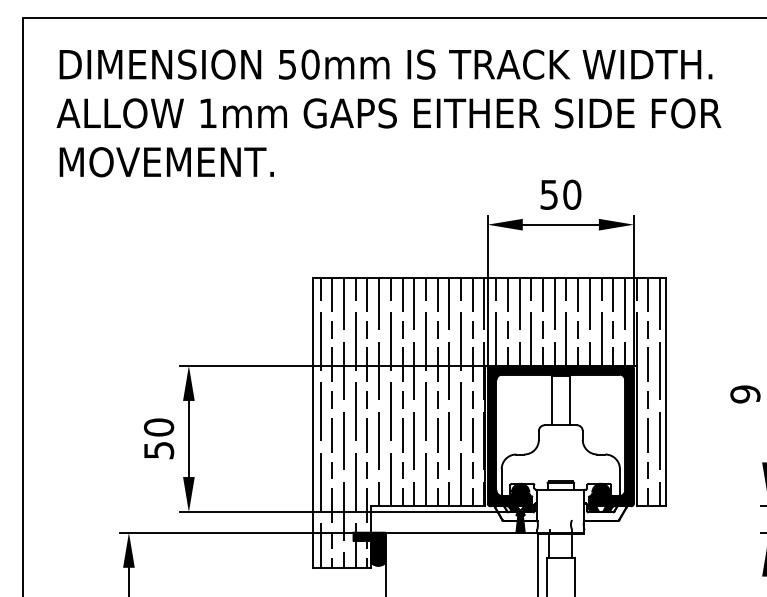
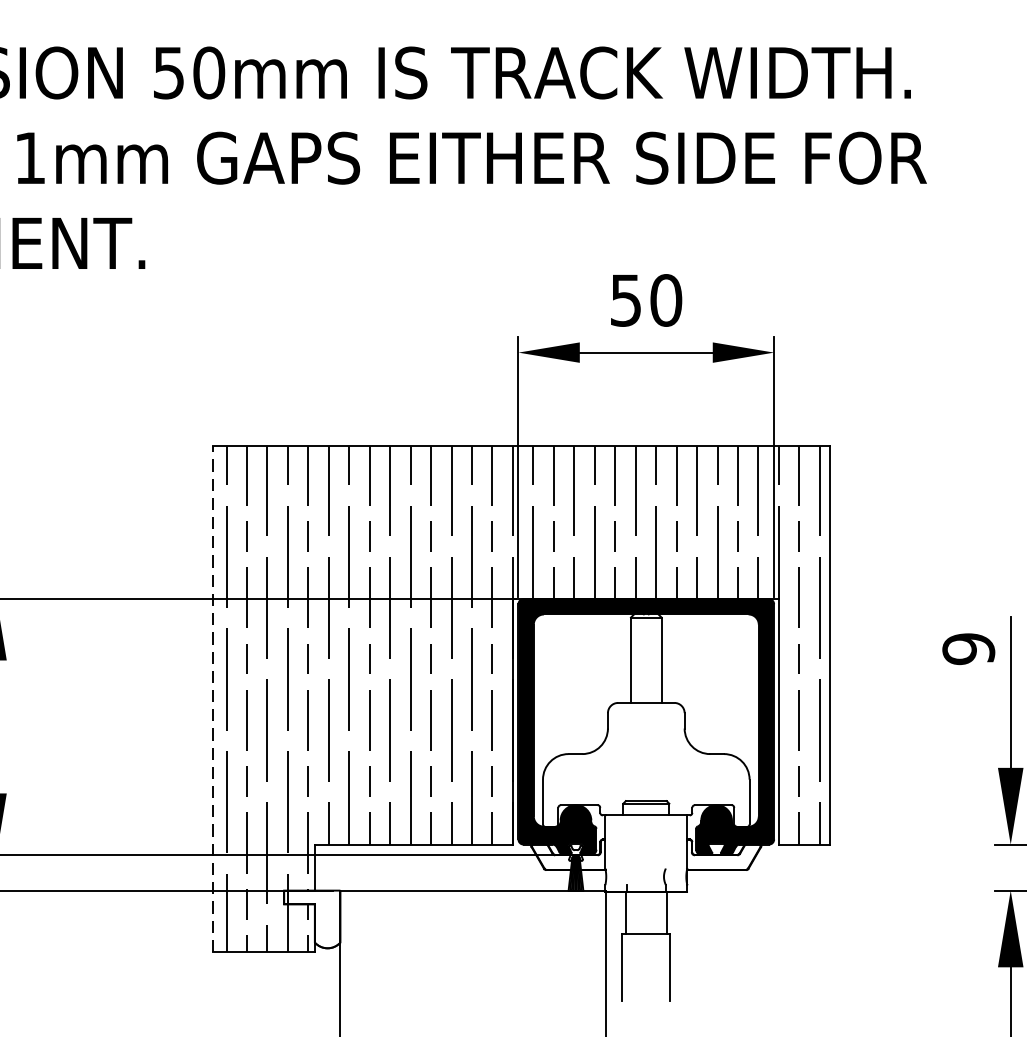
line: (312, 422) -> (212, 698), solid -> dashed
fill: (369, 548) -> (312, 918), removed

